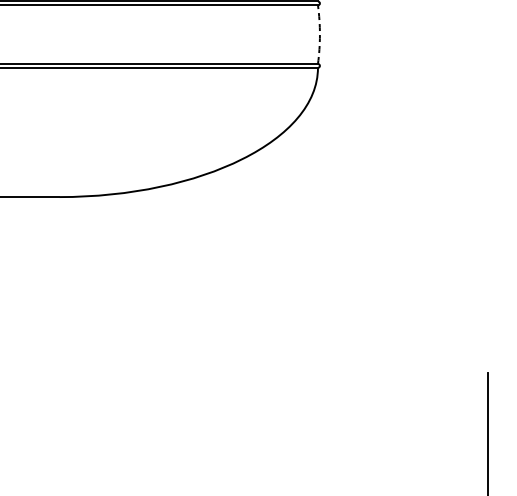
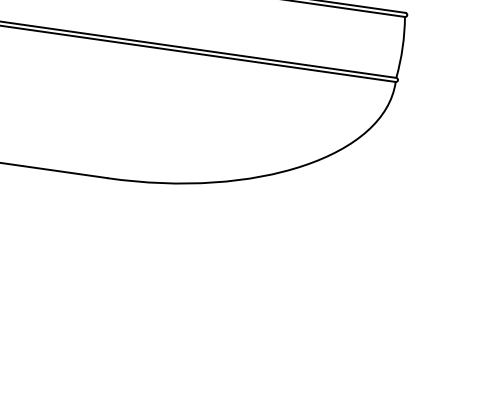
arc: (319, 34) -> (402, 47), dashed -> solid

